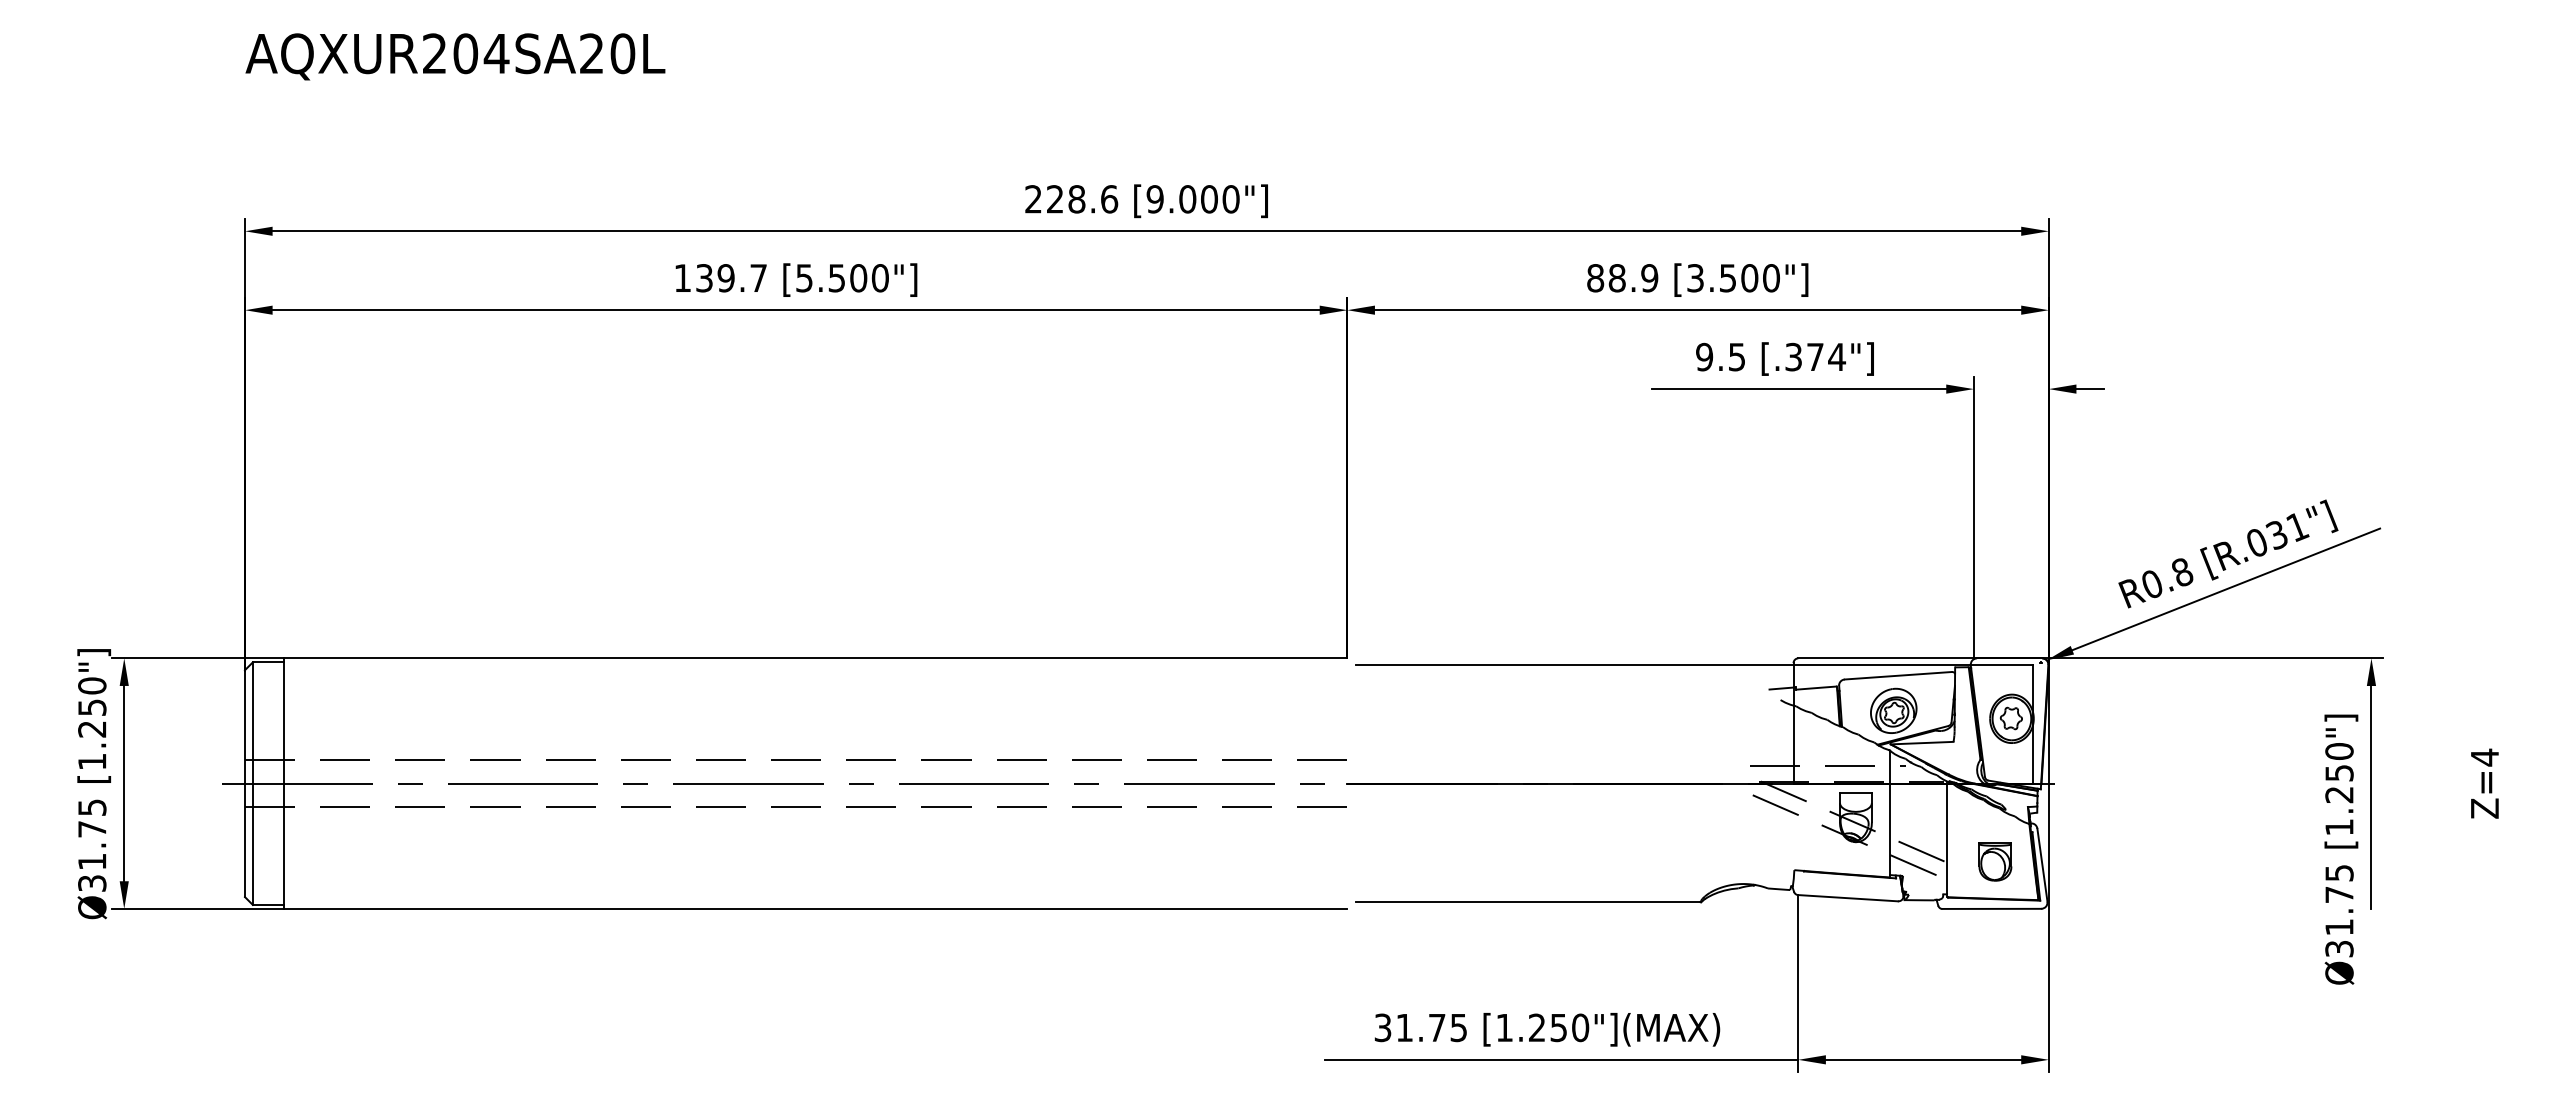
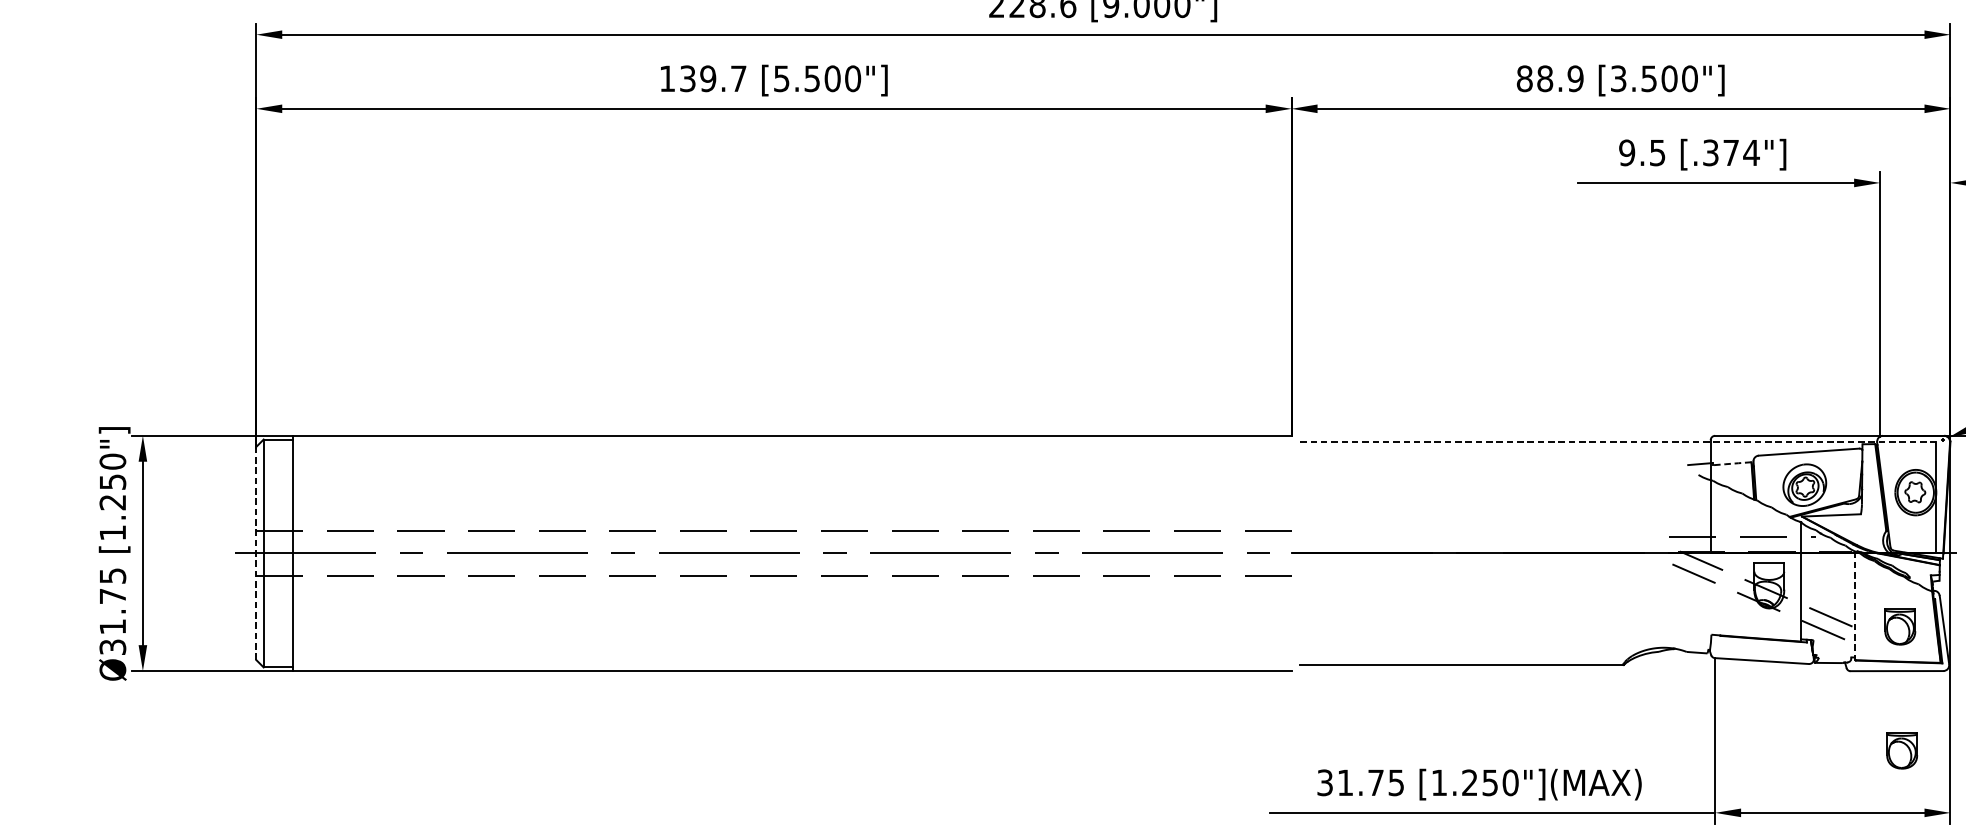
line: (1695, 664) -> (1618, 441), solid -> dashed
line: (1816, 688) -> (1732, 464), solid -> dashed
line: (244, 783) -> (255, 553), solid -> dashed
line: (1947, 838) -> (1855, 604), solid -> dashed
part: (1997, 993) -> (1902, 750), added

